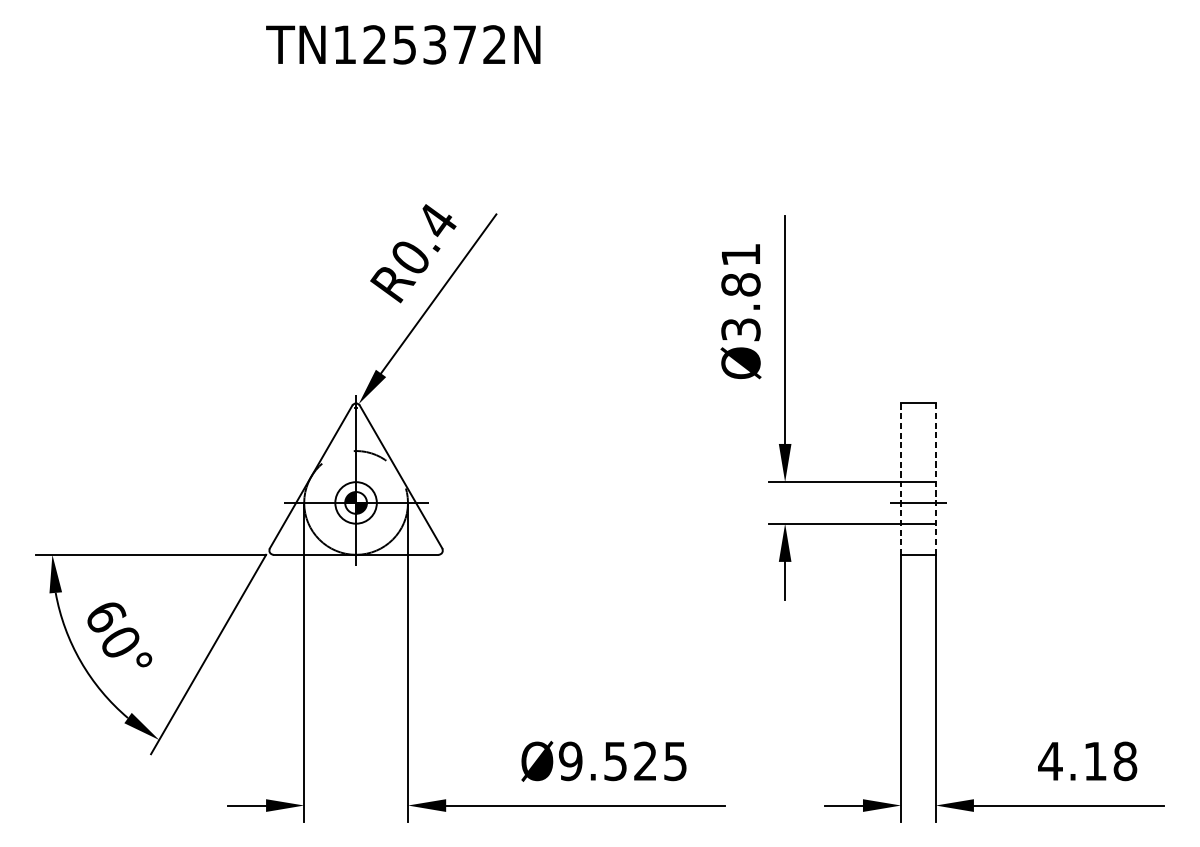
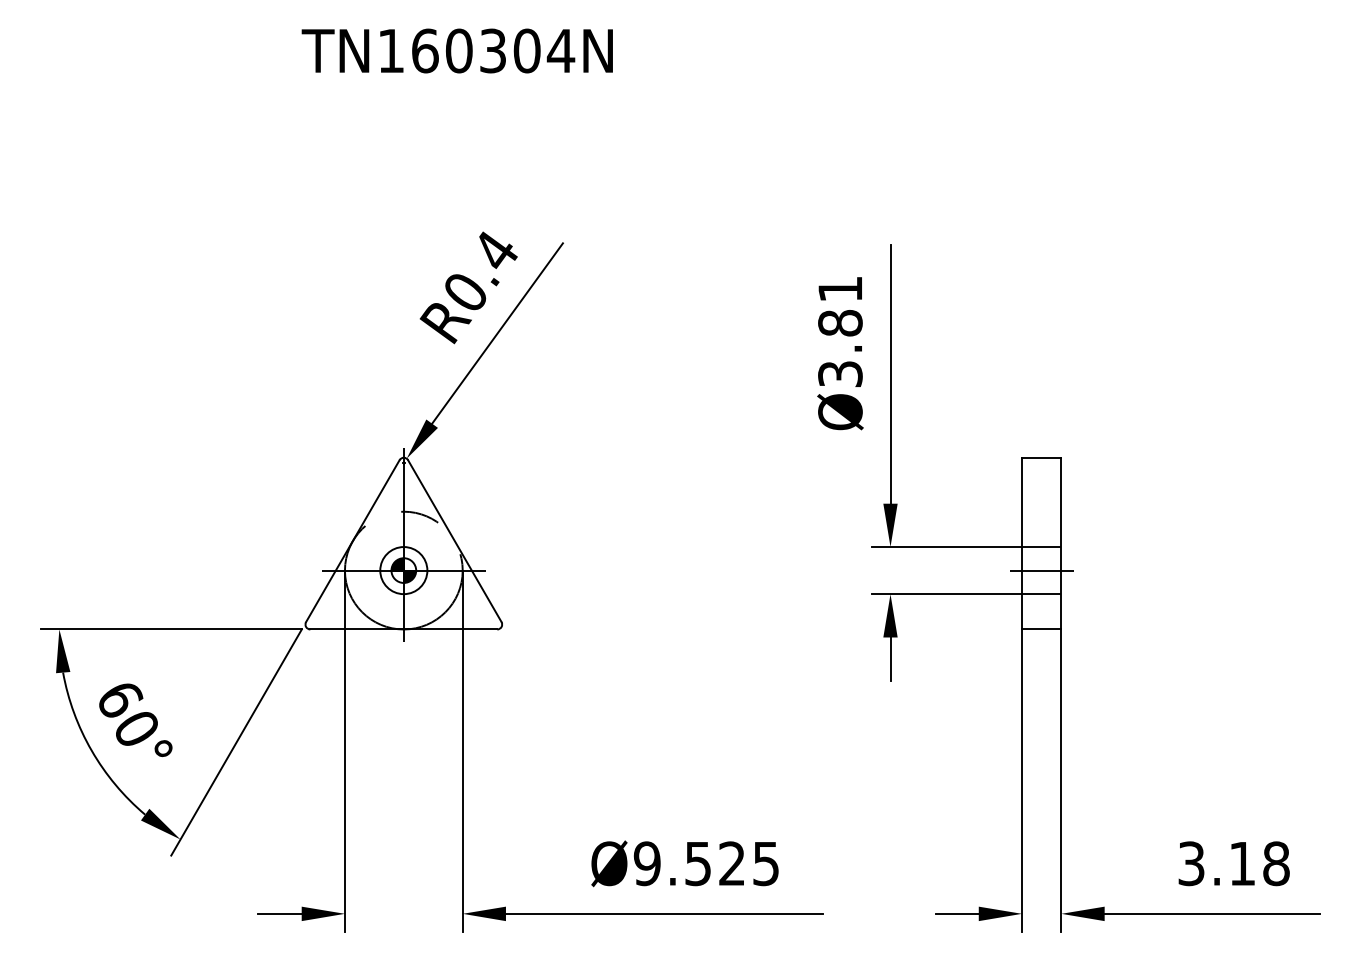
text: (435, 44) -> (493, 50), TN125372N -> TN160304N
line: (901, 479) -> (1022, 543), dashed -> solid
line: (935, 479) -> (1061, 543), dashed -> solid
text: (1050, 761) -> (1191, 863), 4.18 -> 3.18

